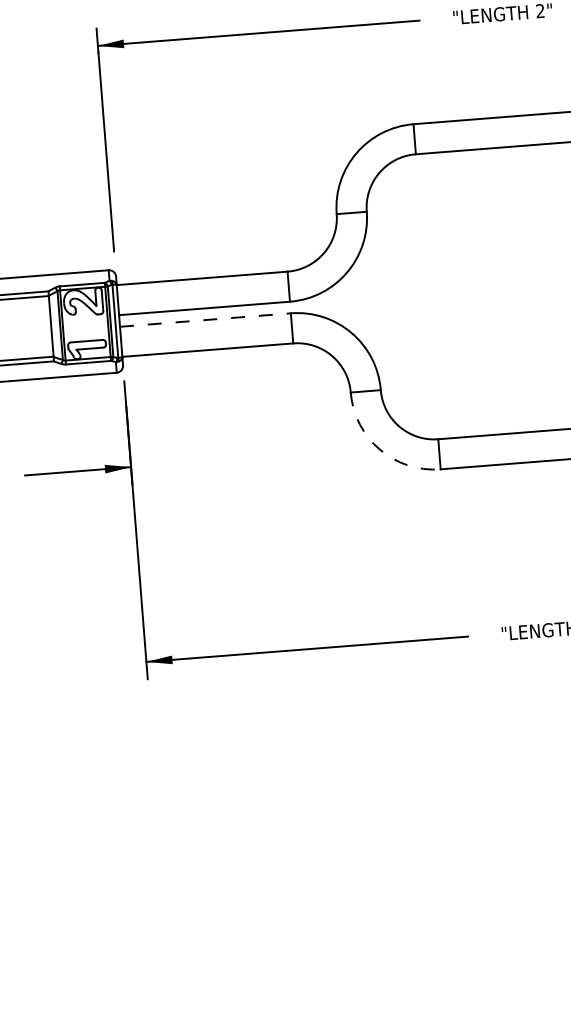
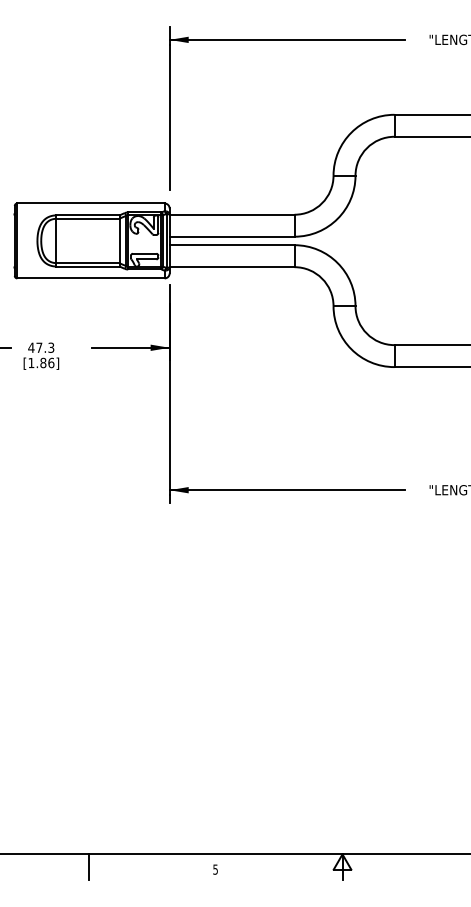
line: (206, 320) -> (232, 245), dashed -> solid
arc: (379, 449) -> (351, 349), dashed -> solid

